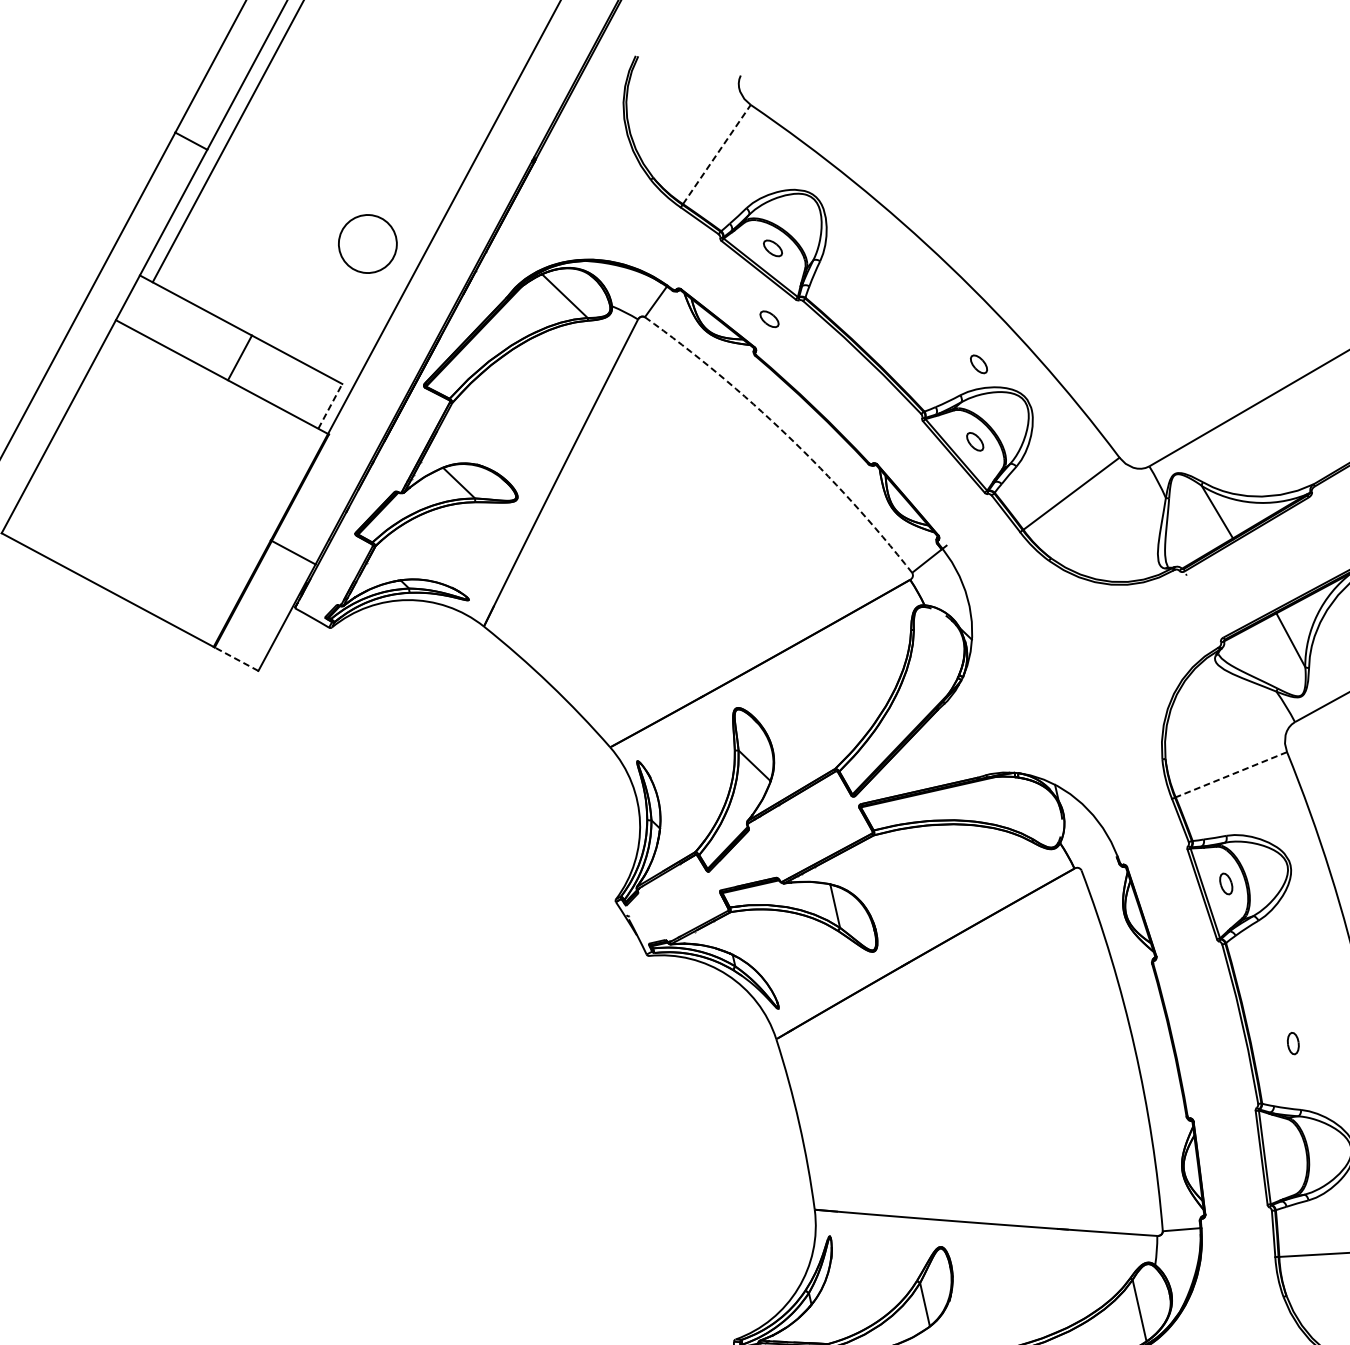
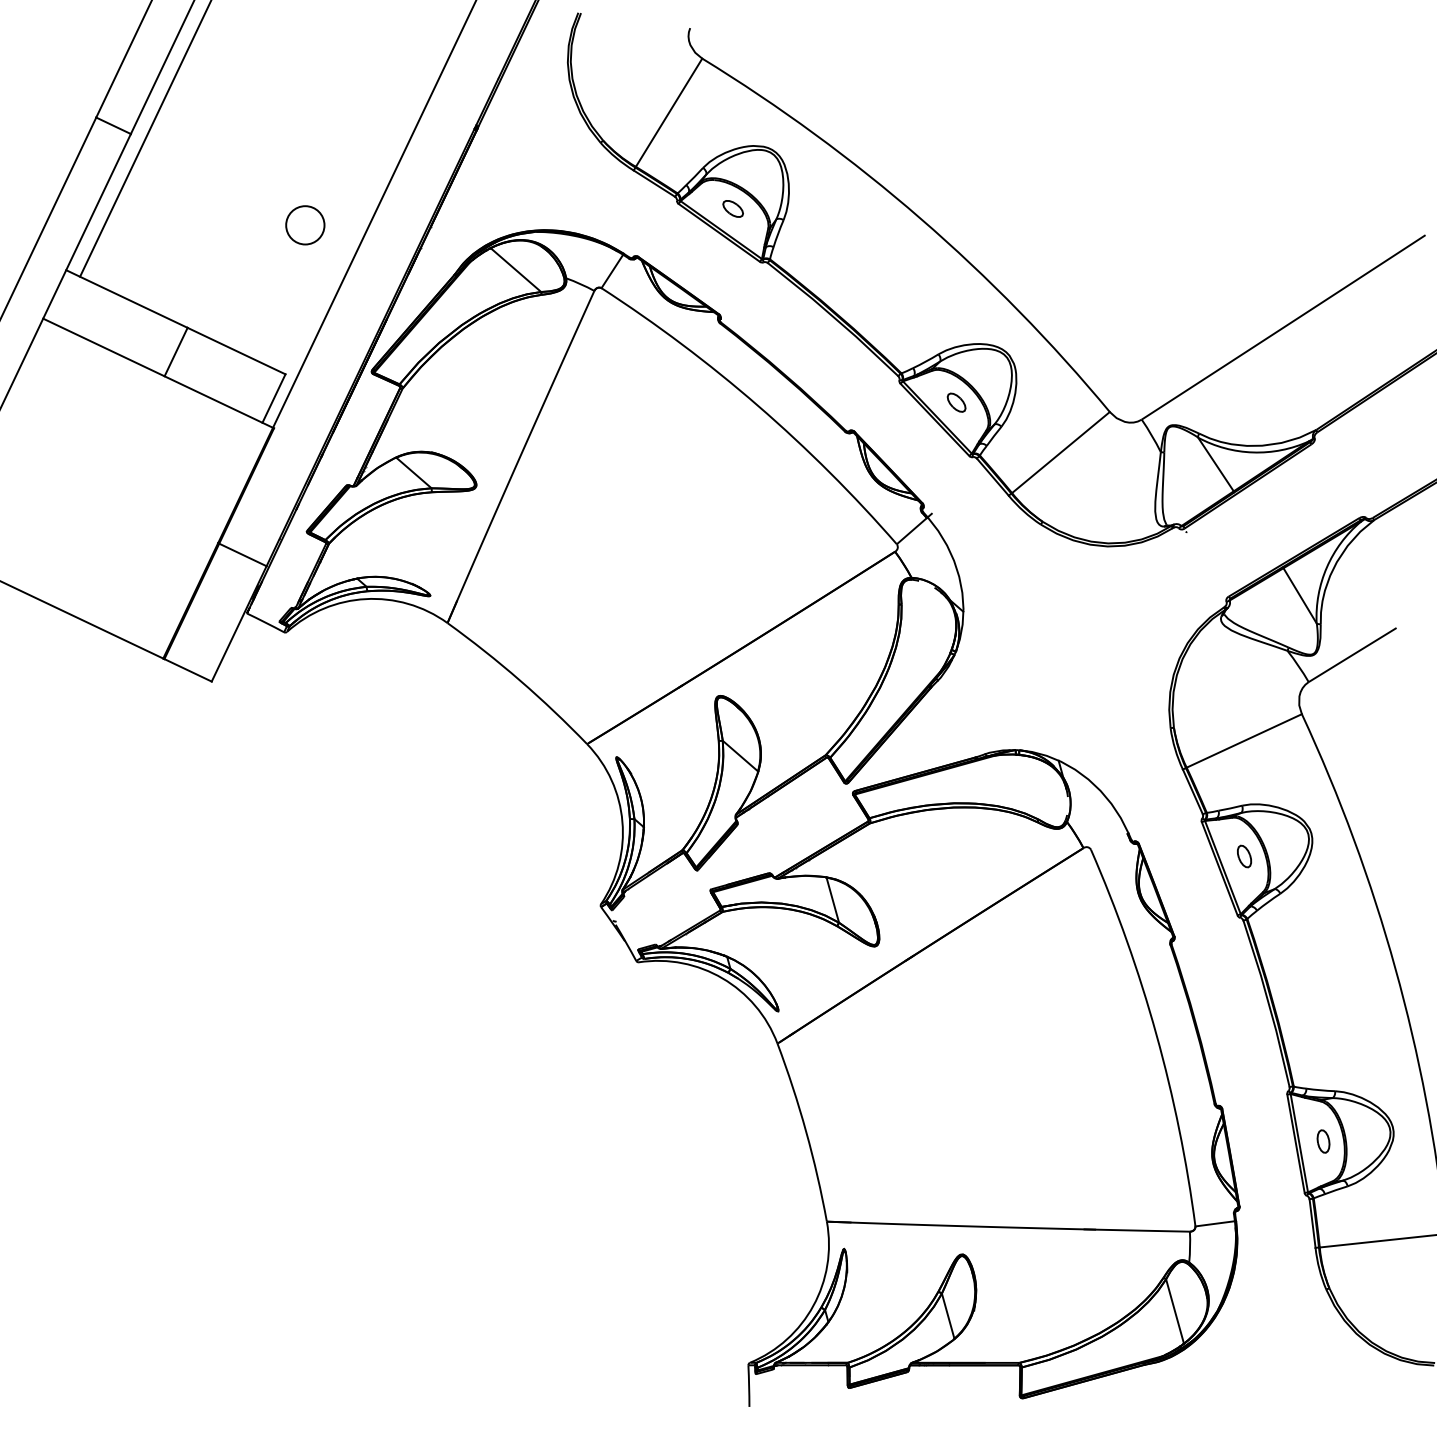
line: (717, 154) -> (669, 112), dashed -> solid
circle: (368, 244) -> (305, 225), size x0.62
part: (768, 318) -> (732, 283), removed
part: (978, 364) -> (956, 320), removed
line: (330, 406) -> (274, 398), dashed -> solid
arc: (787, 435) -> (758, 405), dashed -> solid
line: (236, 659) -> (187, 670), dashed -> solid
line: (1230, 775) -> (1243, 741), dashed -> solid
part: (1293, 1043) -> (1323, 1141), moved

